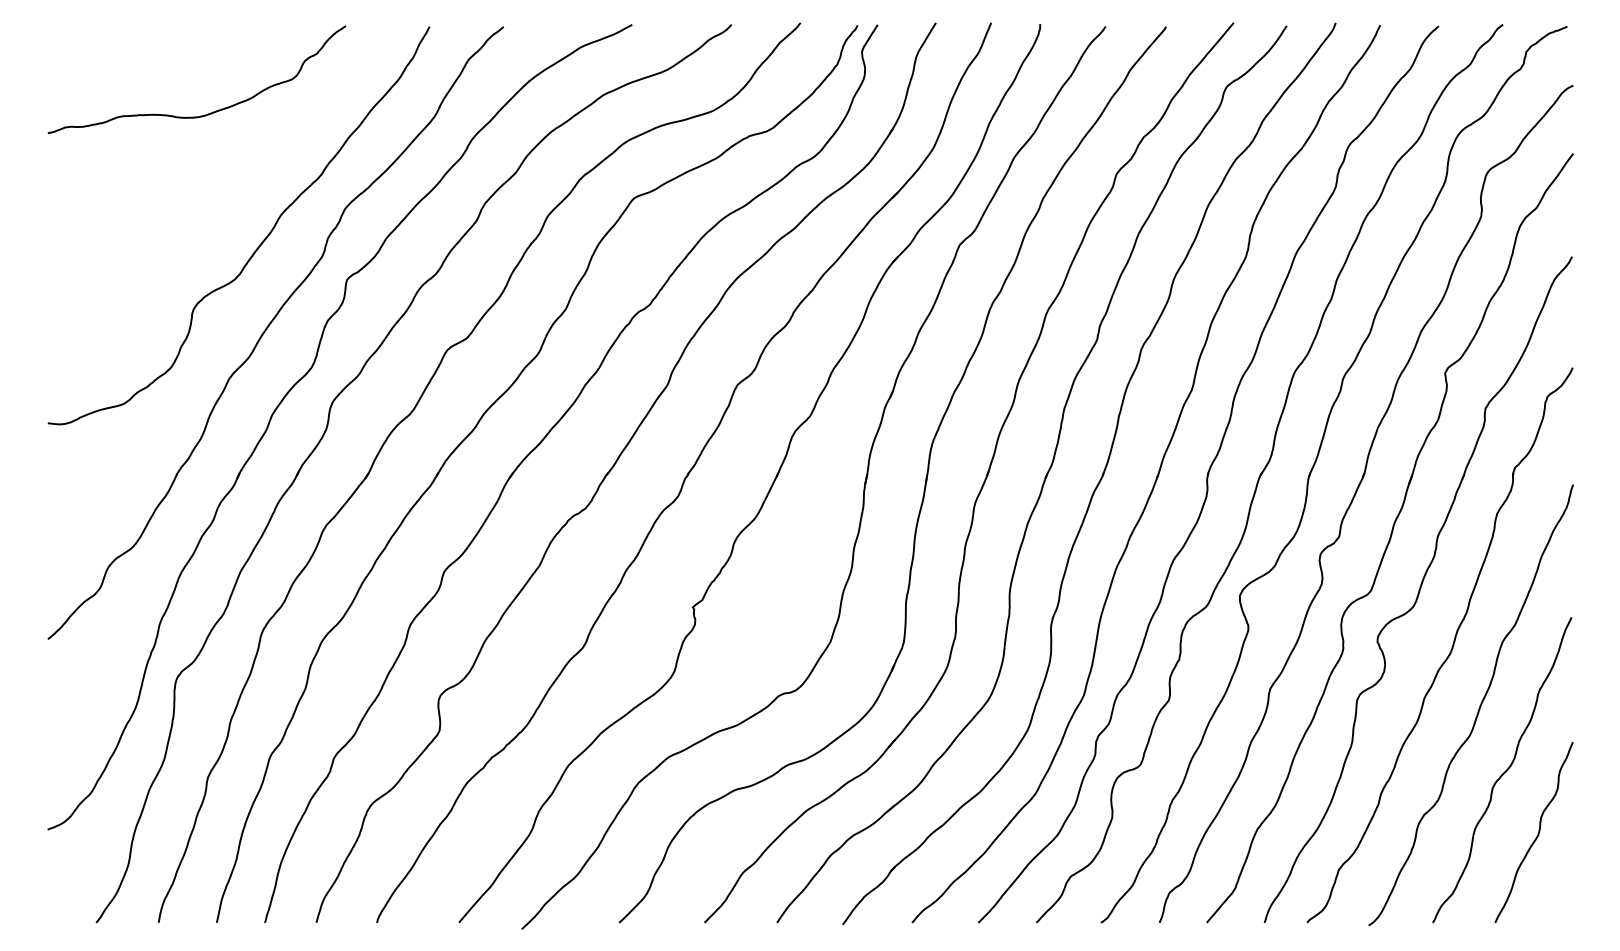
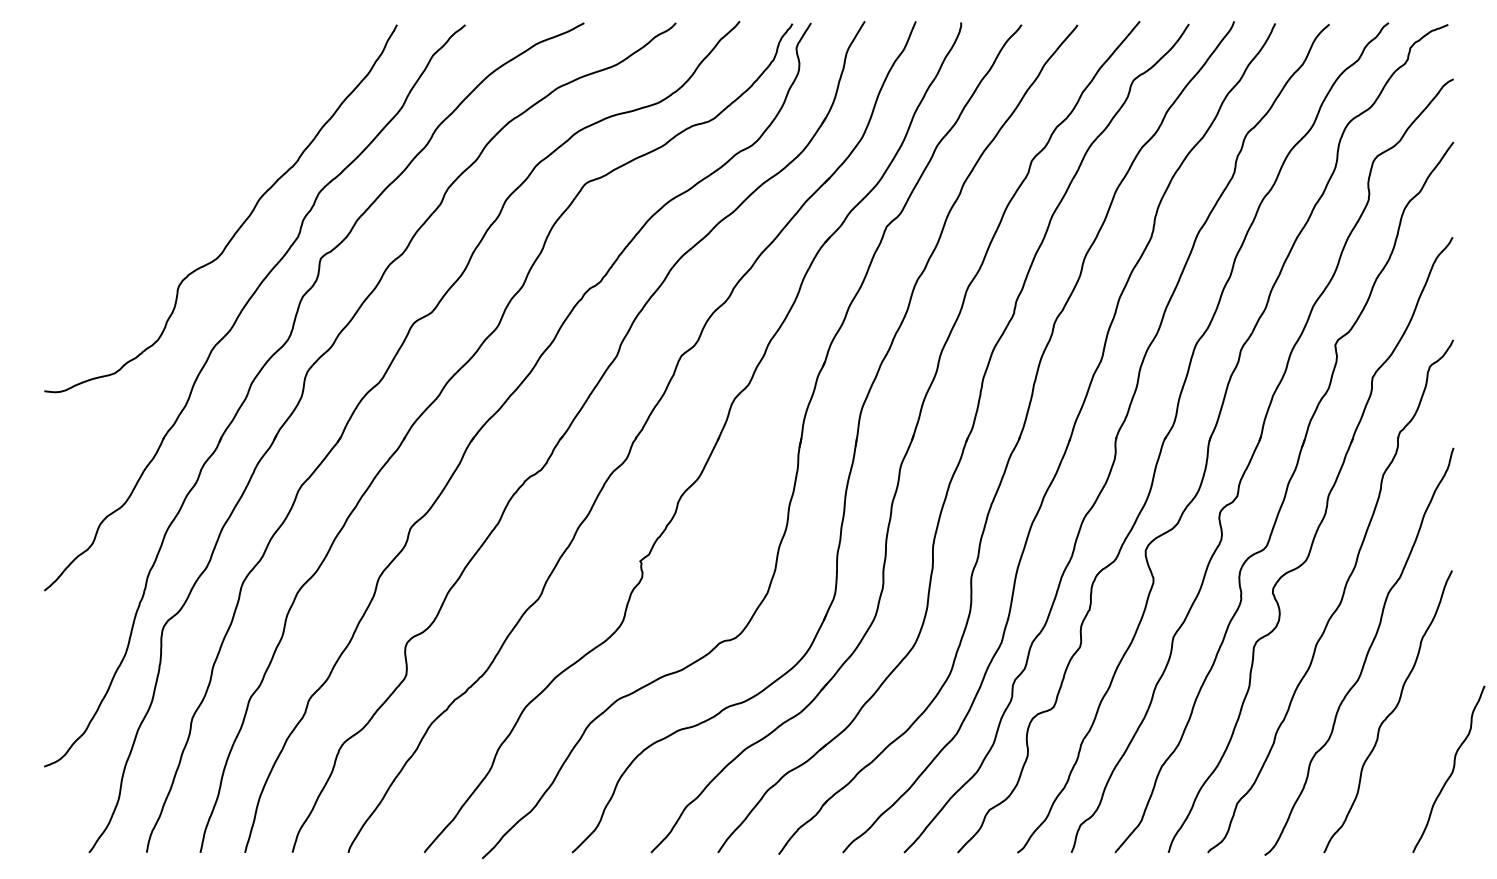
curve: (207, 113) -> (191, 105), removed
curve: (1537, 833) -> (1452, 770), moved

